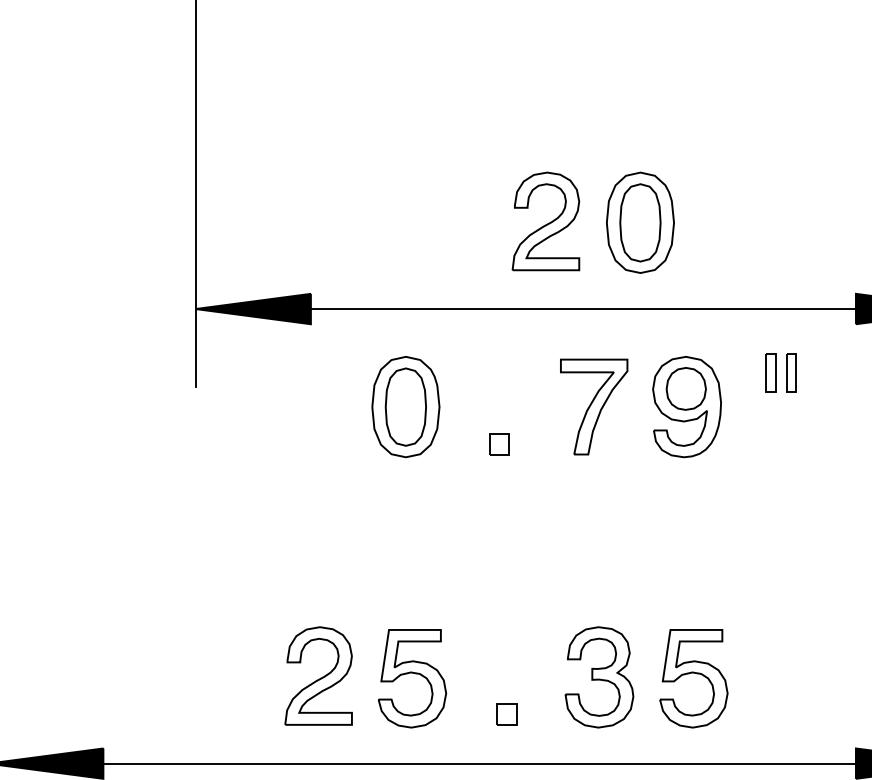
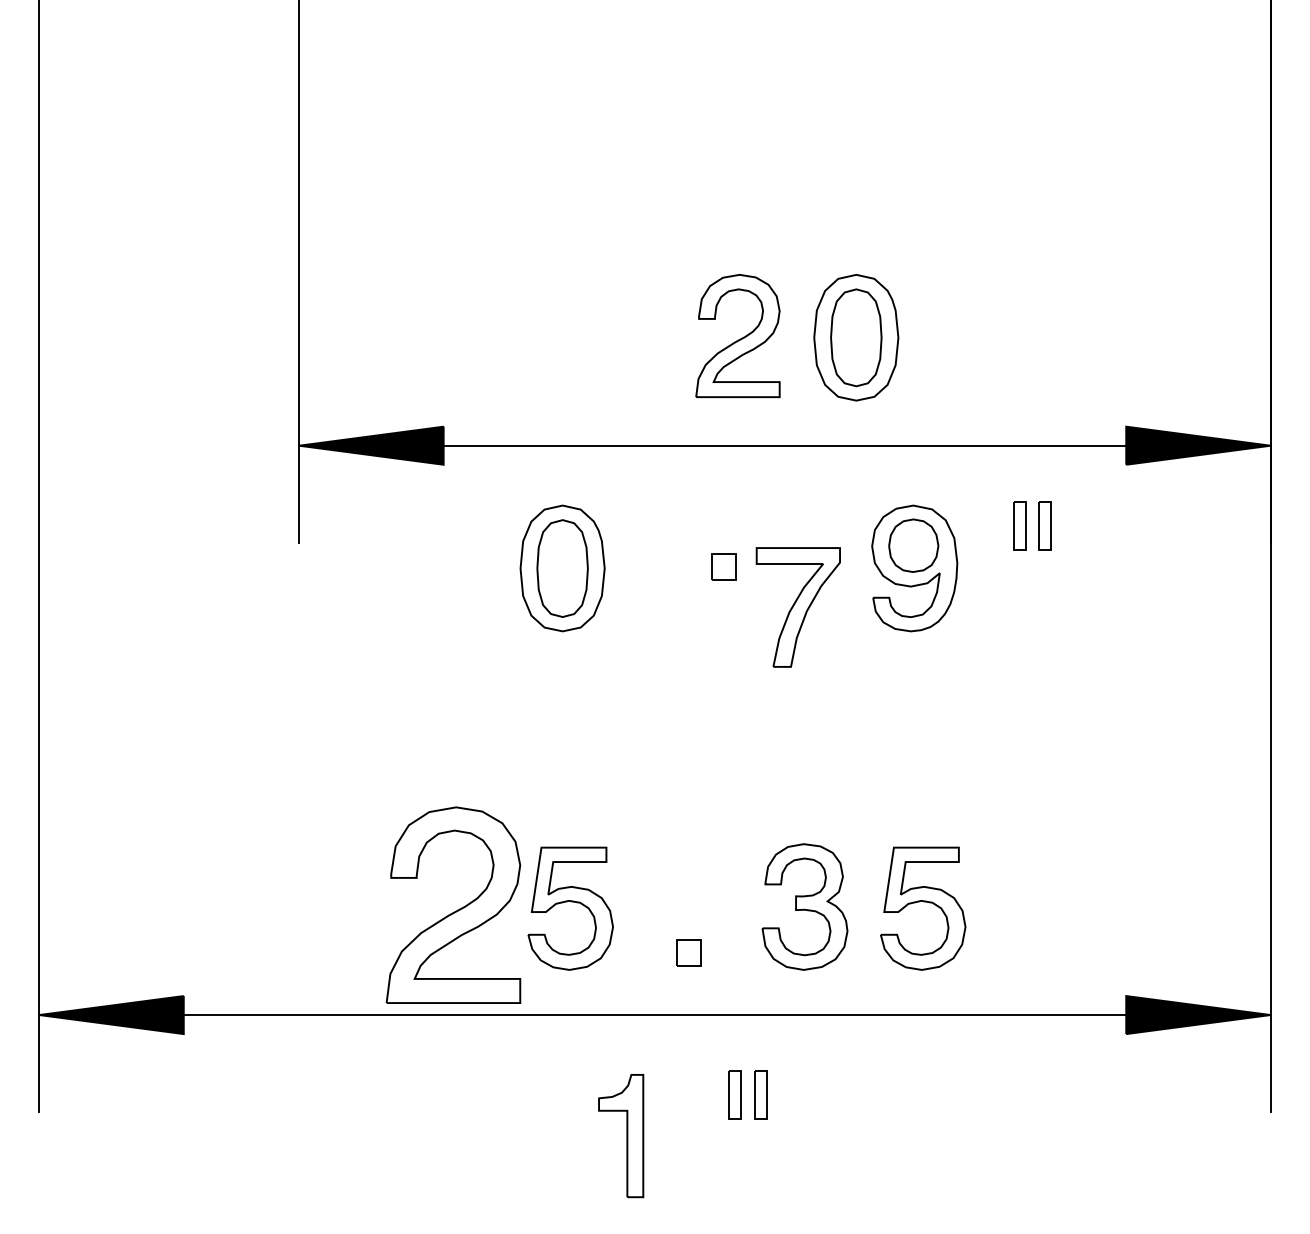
part: (593, 407) -> (797, 607), moved
part: (499, 443) -> (723, 566), moved
part: (317, 676) -> (452, 905), size x1.6

